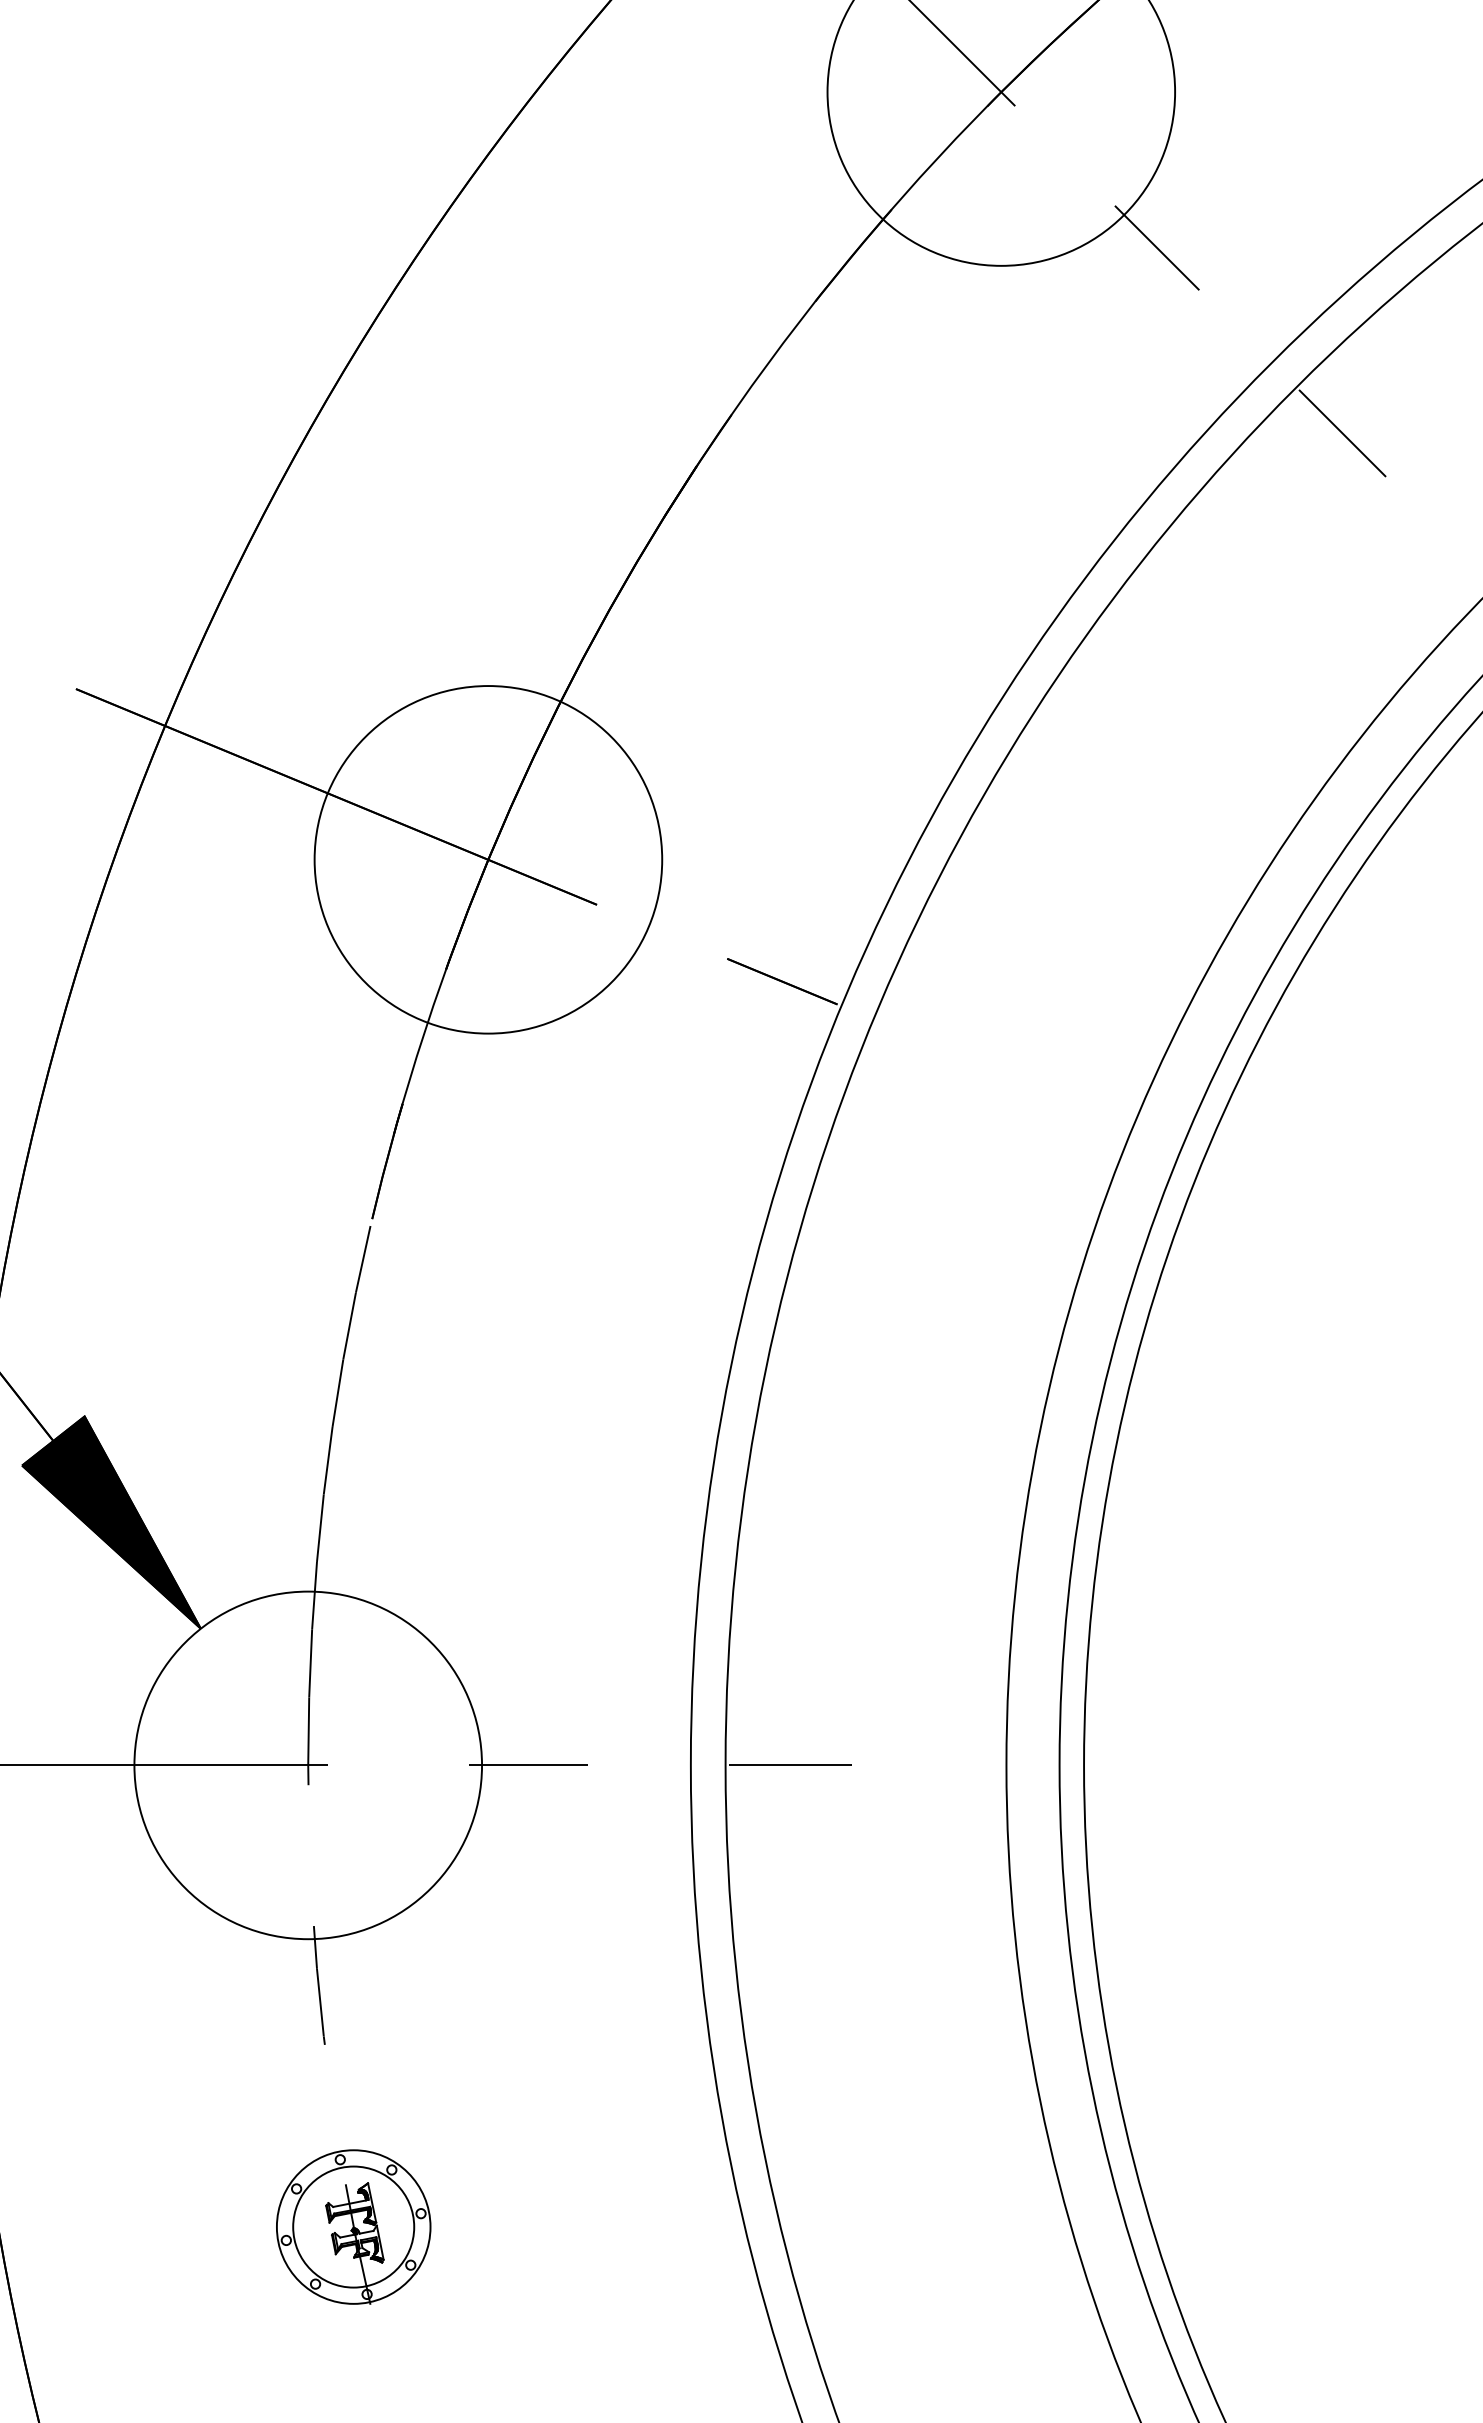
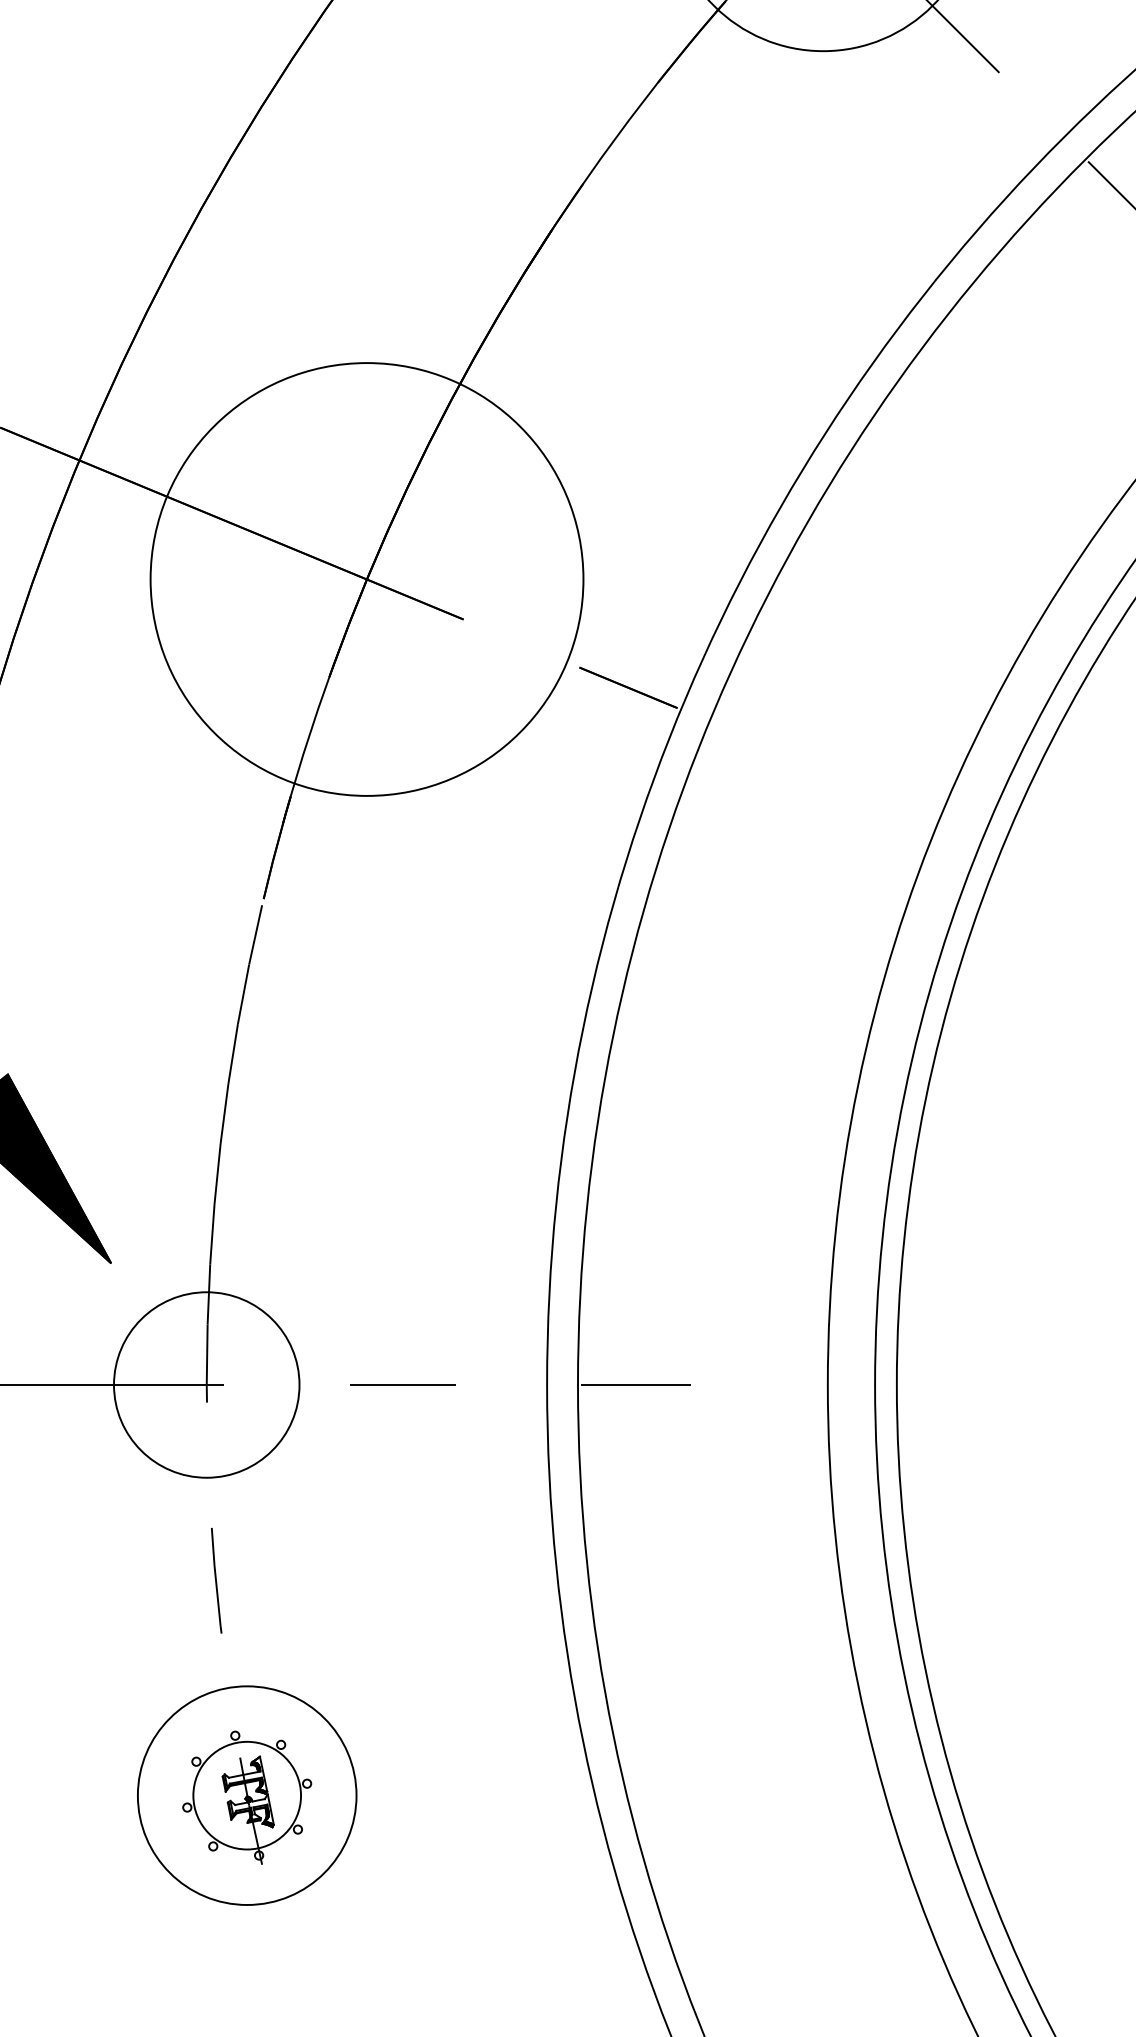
circle: (488, 859) -> (367, 579), size x1.4
circle: (308, 1765) -> (206, 1385), size x0.6
circle: (353, 2226) -> (247, 1795), size x1.6

